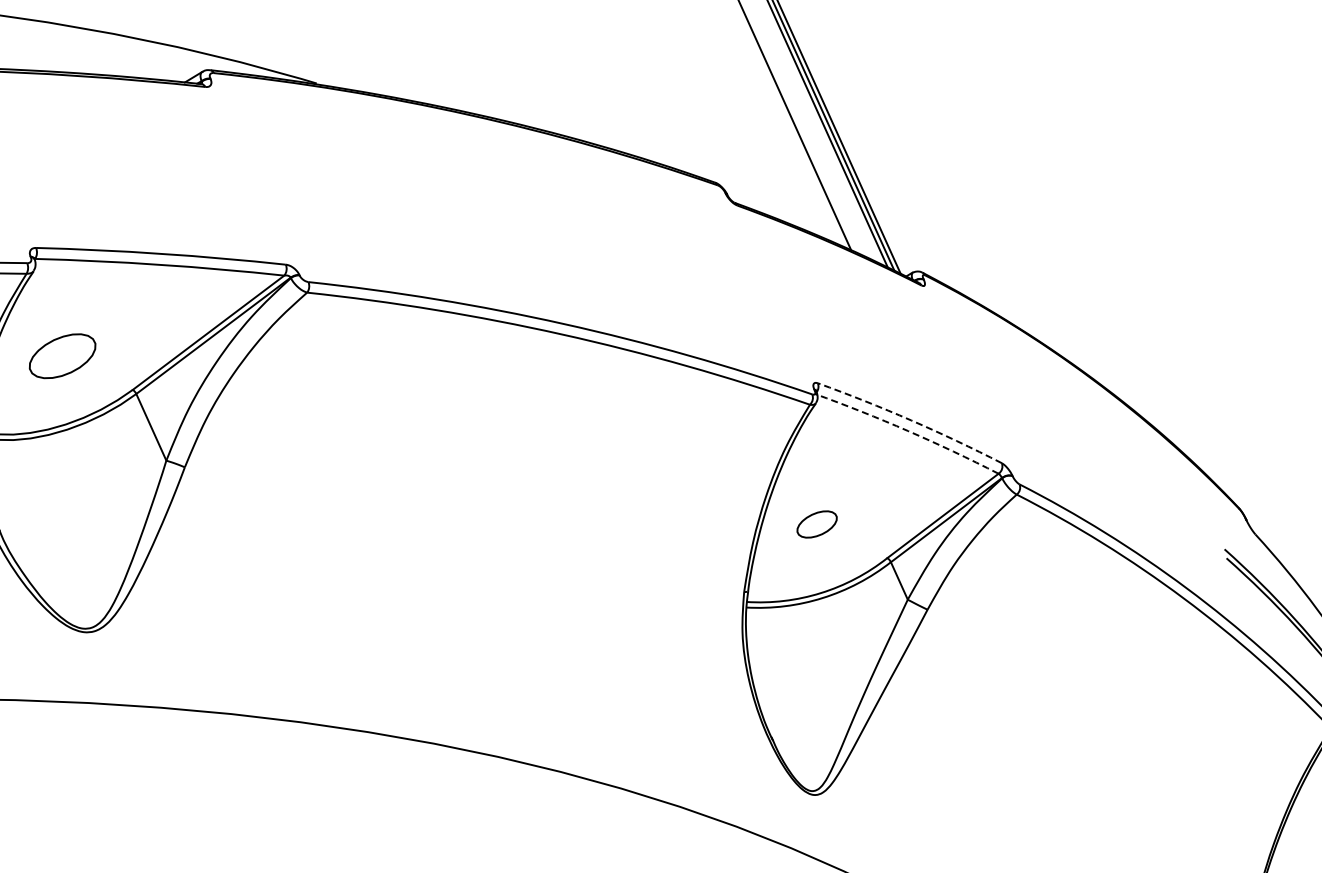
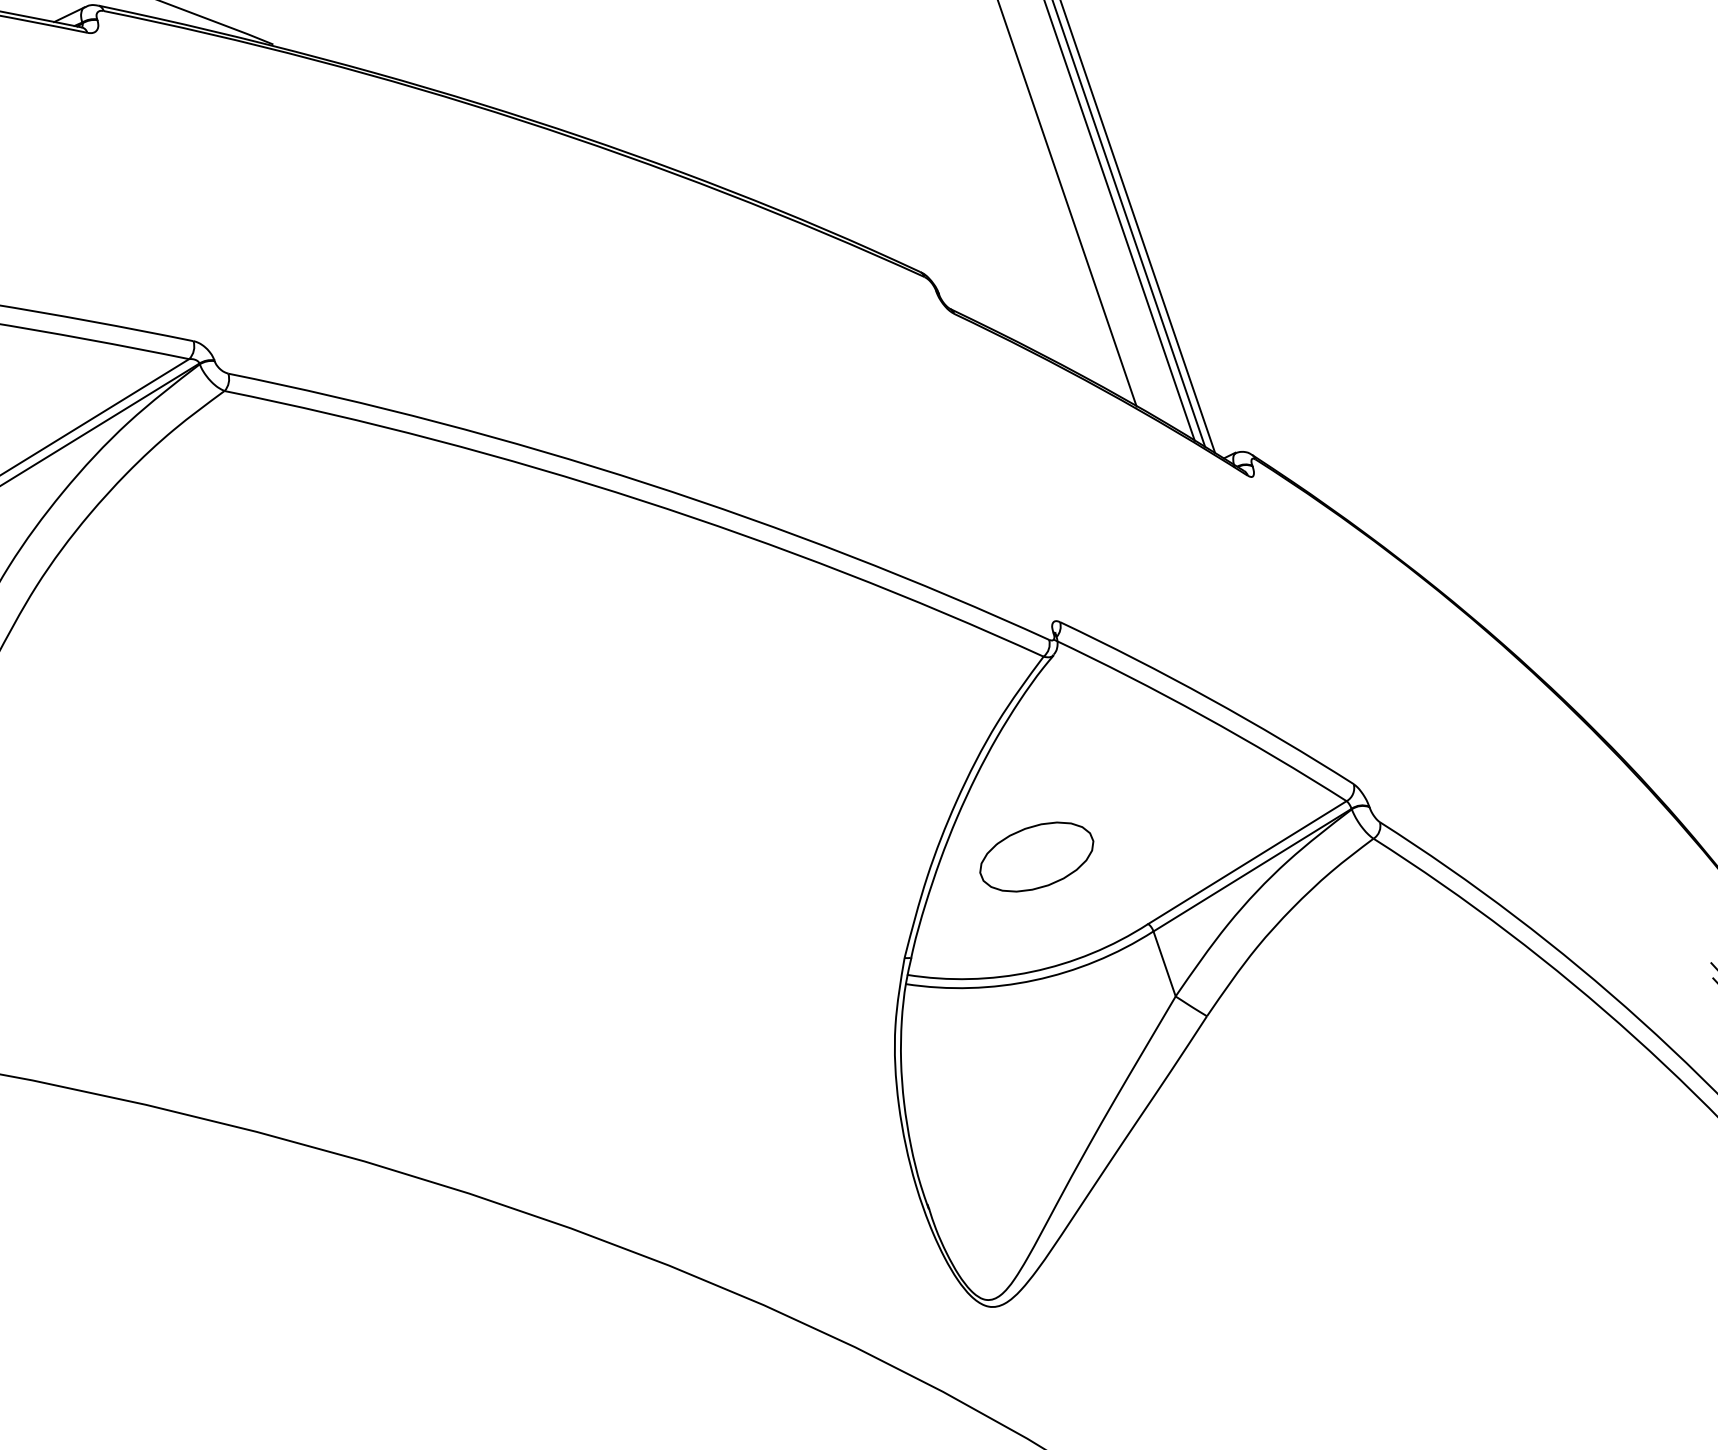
arc: (911, 420) -> (1210, 698), dashed -> solid
arc: (908, 431) -> (1203, 716), dashed -> solid
part: (816, 524) -> (1035, 856), size x1.67

